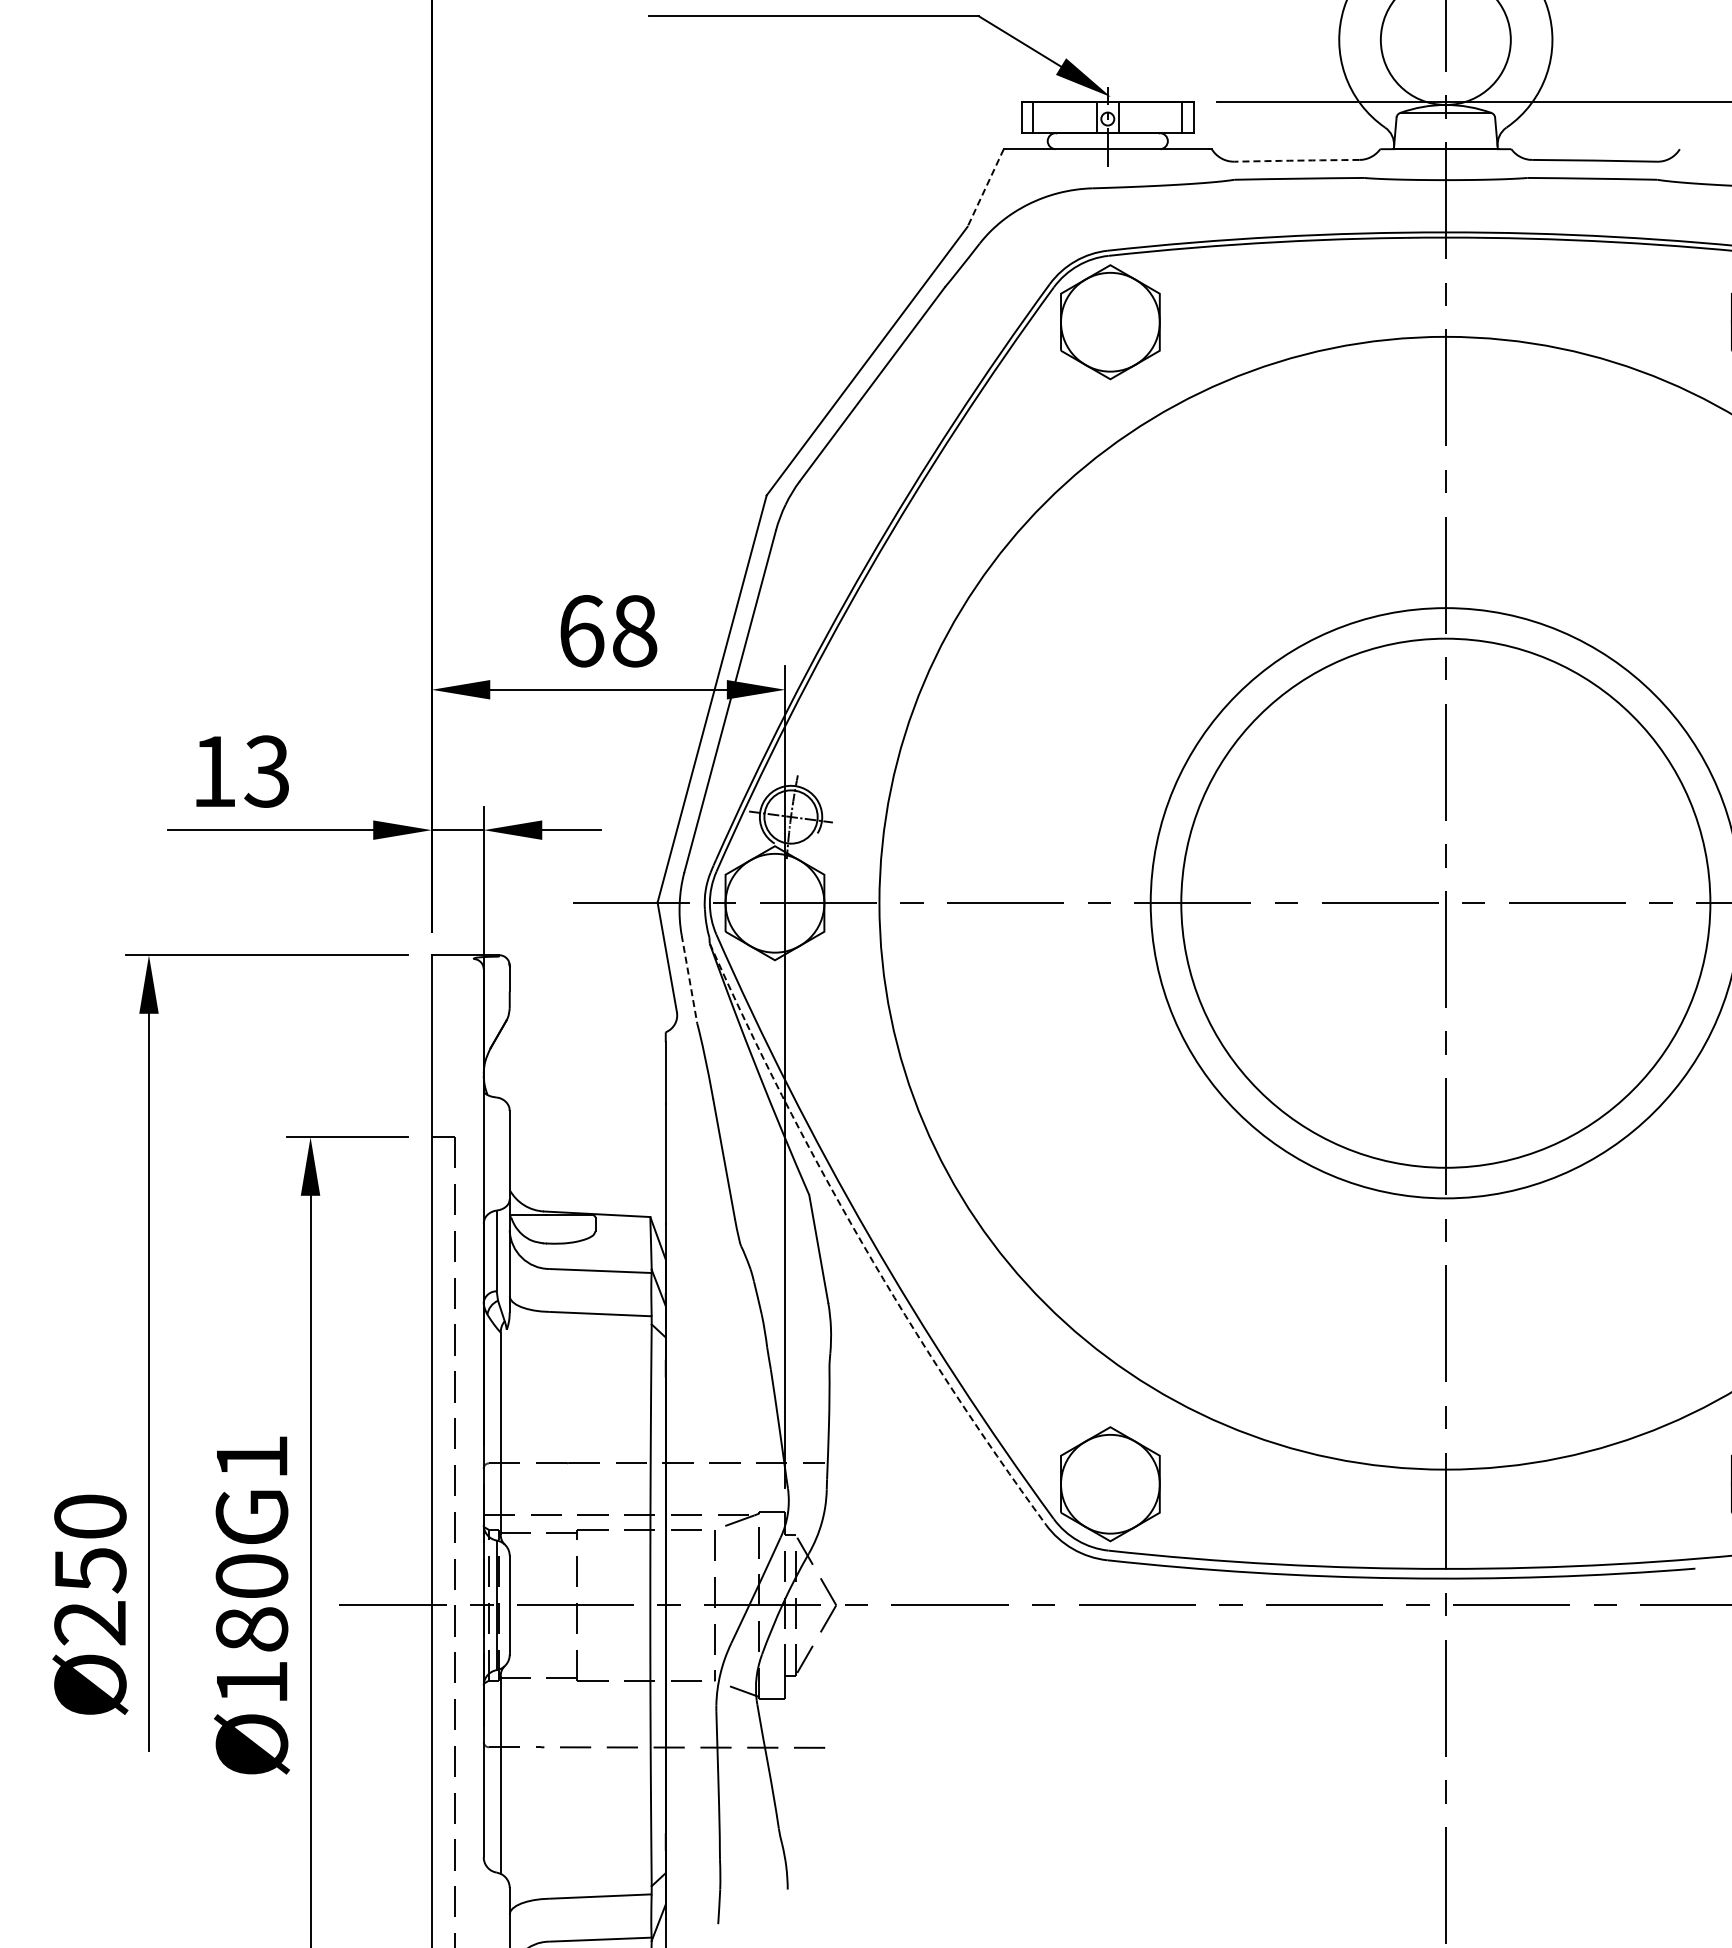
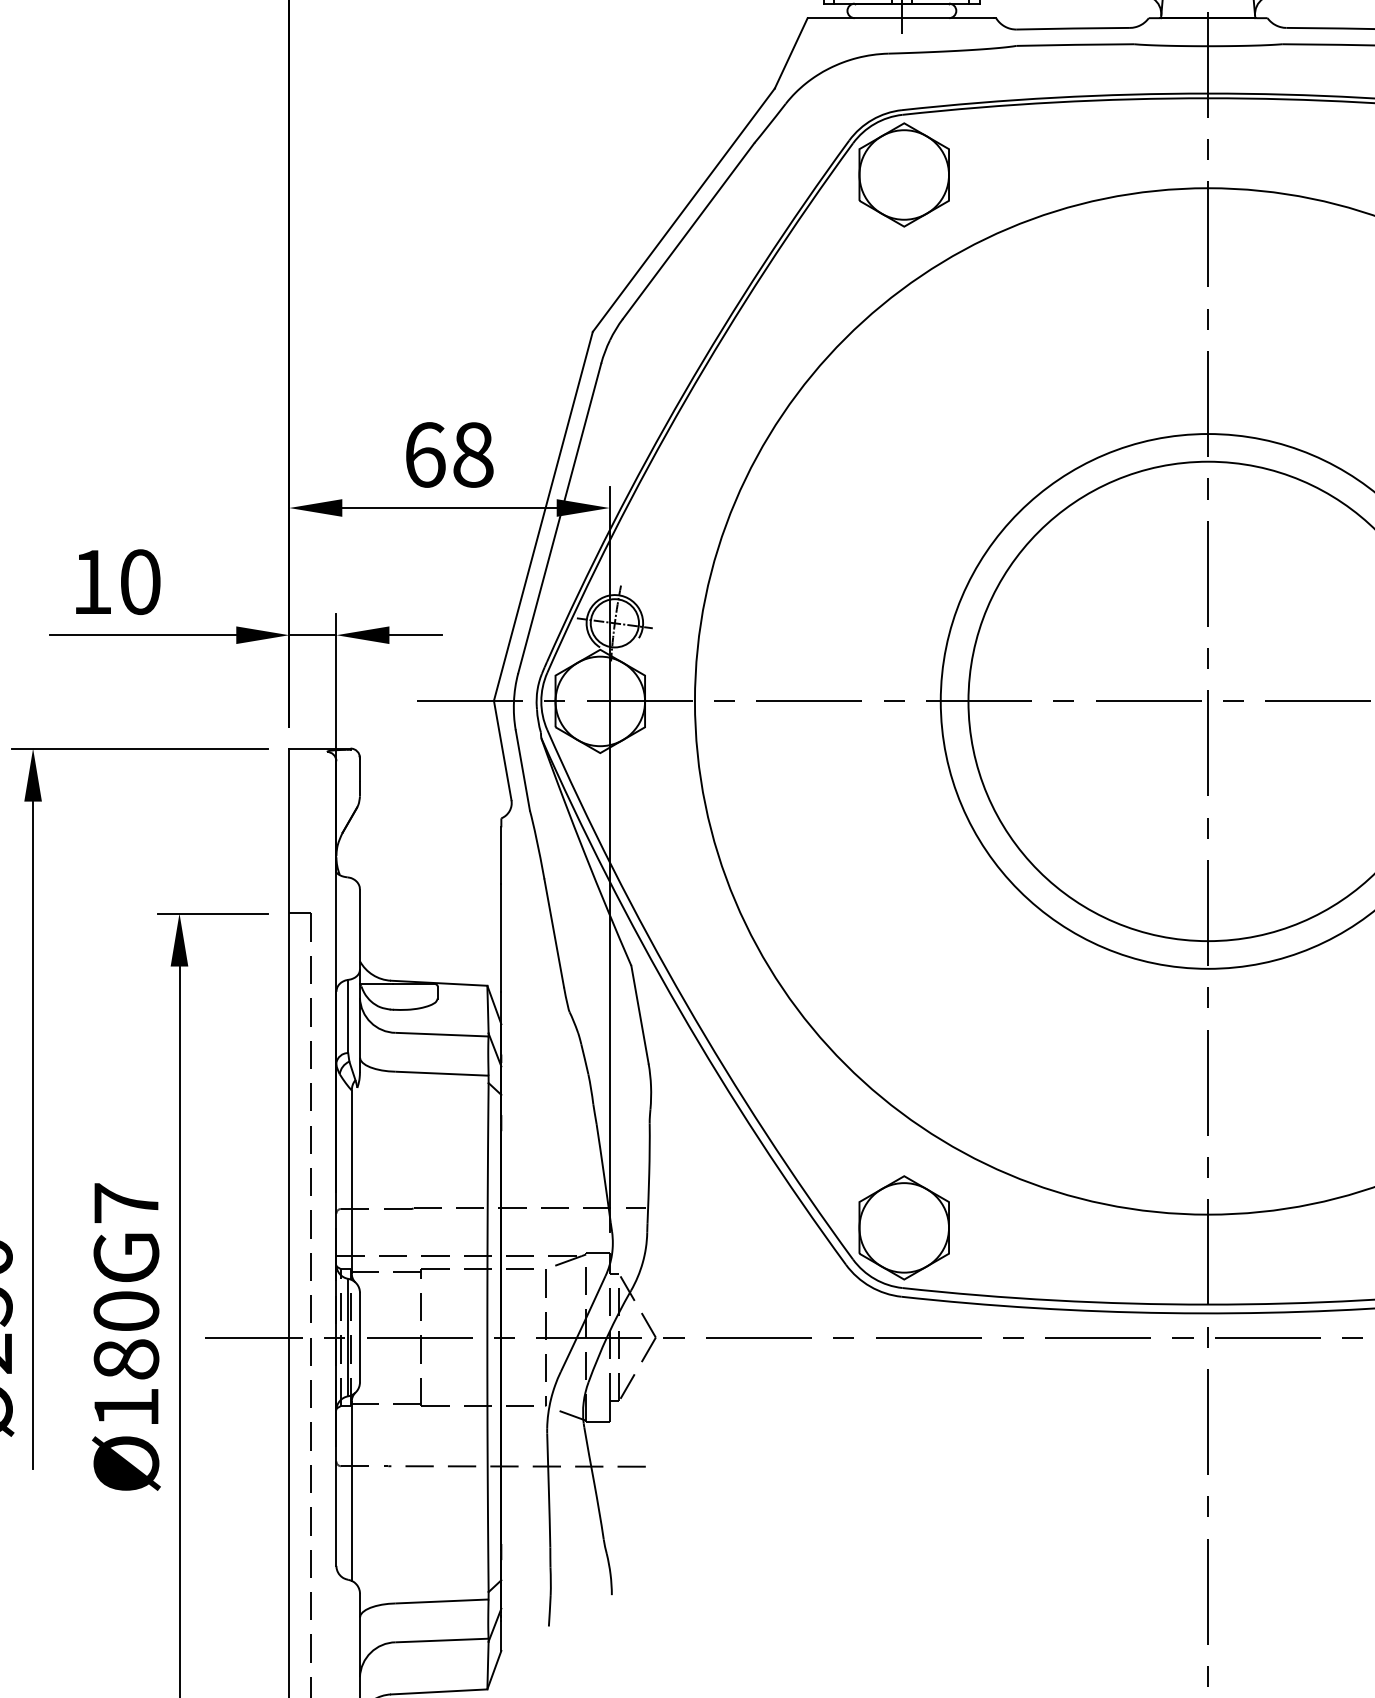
arc: (1297, 160) -> (1073, 28), dashed -> solid
line: (985, 188) -> (791, 53), dashed -> solid
text: (266, 771) -> (139, 582), 13 -> 10
line: (689, 979) -> (522, 770), dashed -> solid
arc: (862, 1243) -> (679, 1009), dashed -> solid
text: (252, 1456) -> (126, 1202), Ø180G1 -> Ø180G7

